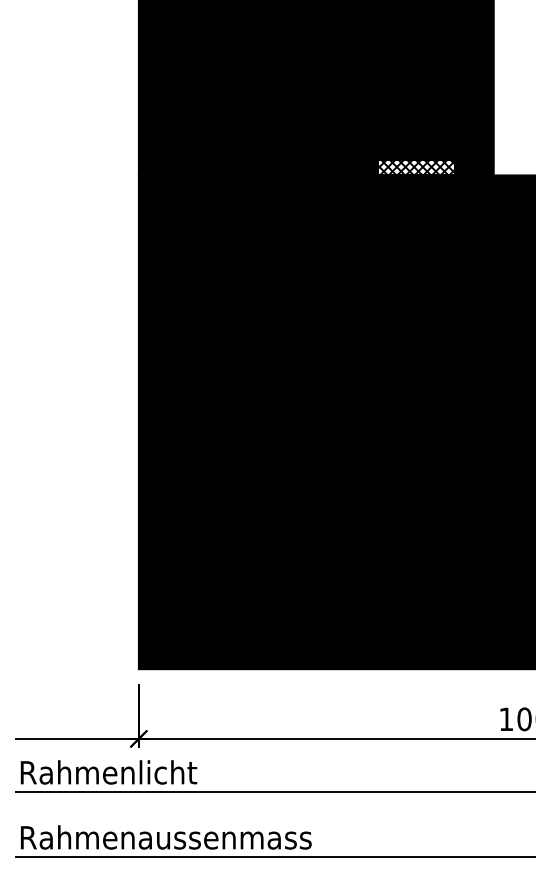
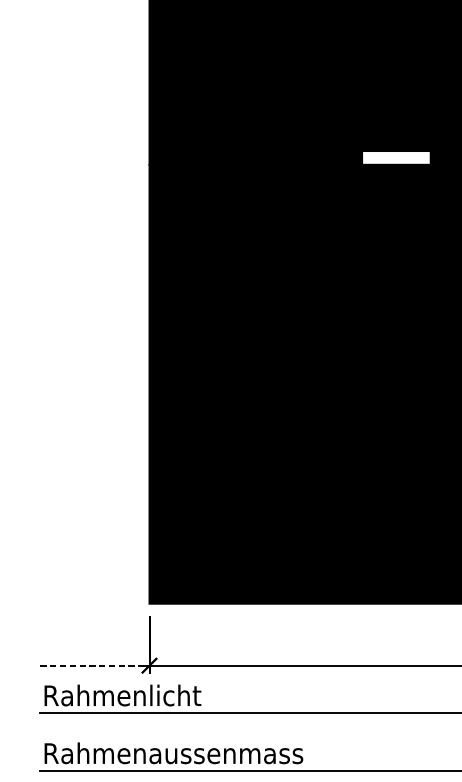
hatch: (416, 167) -> (396, 157), removed
line: (81, 738) -> (98, 665), solid -> dashed

